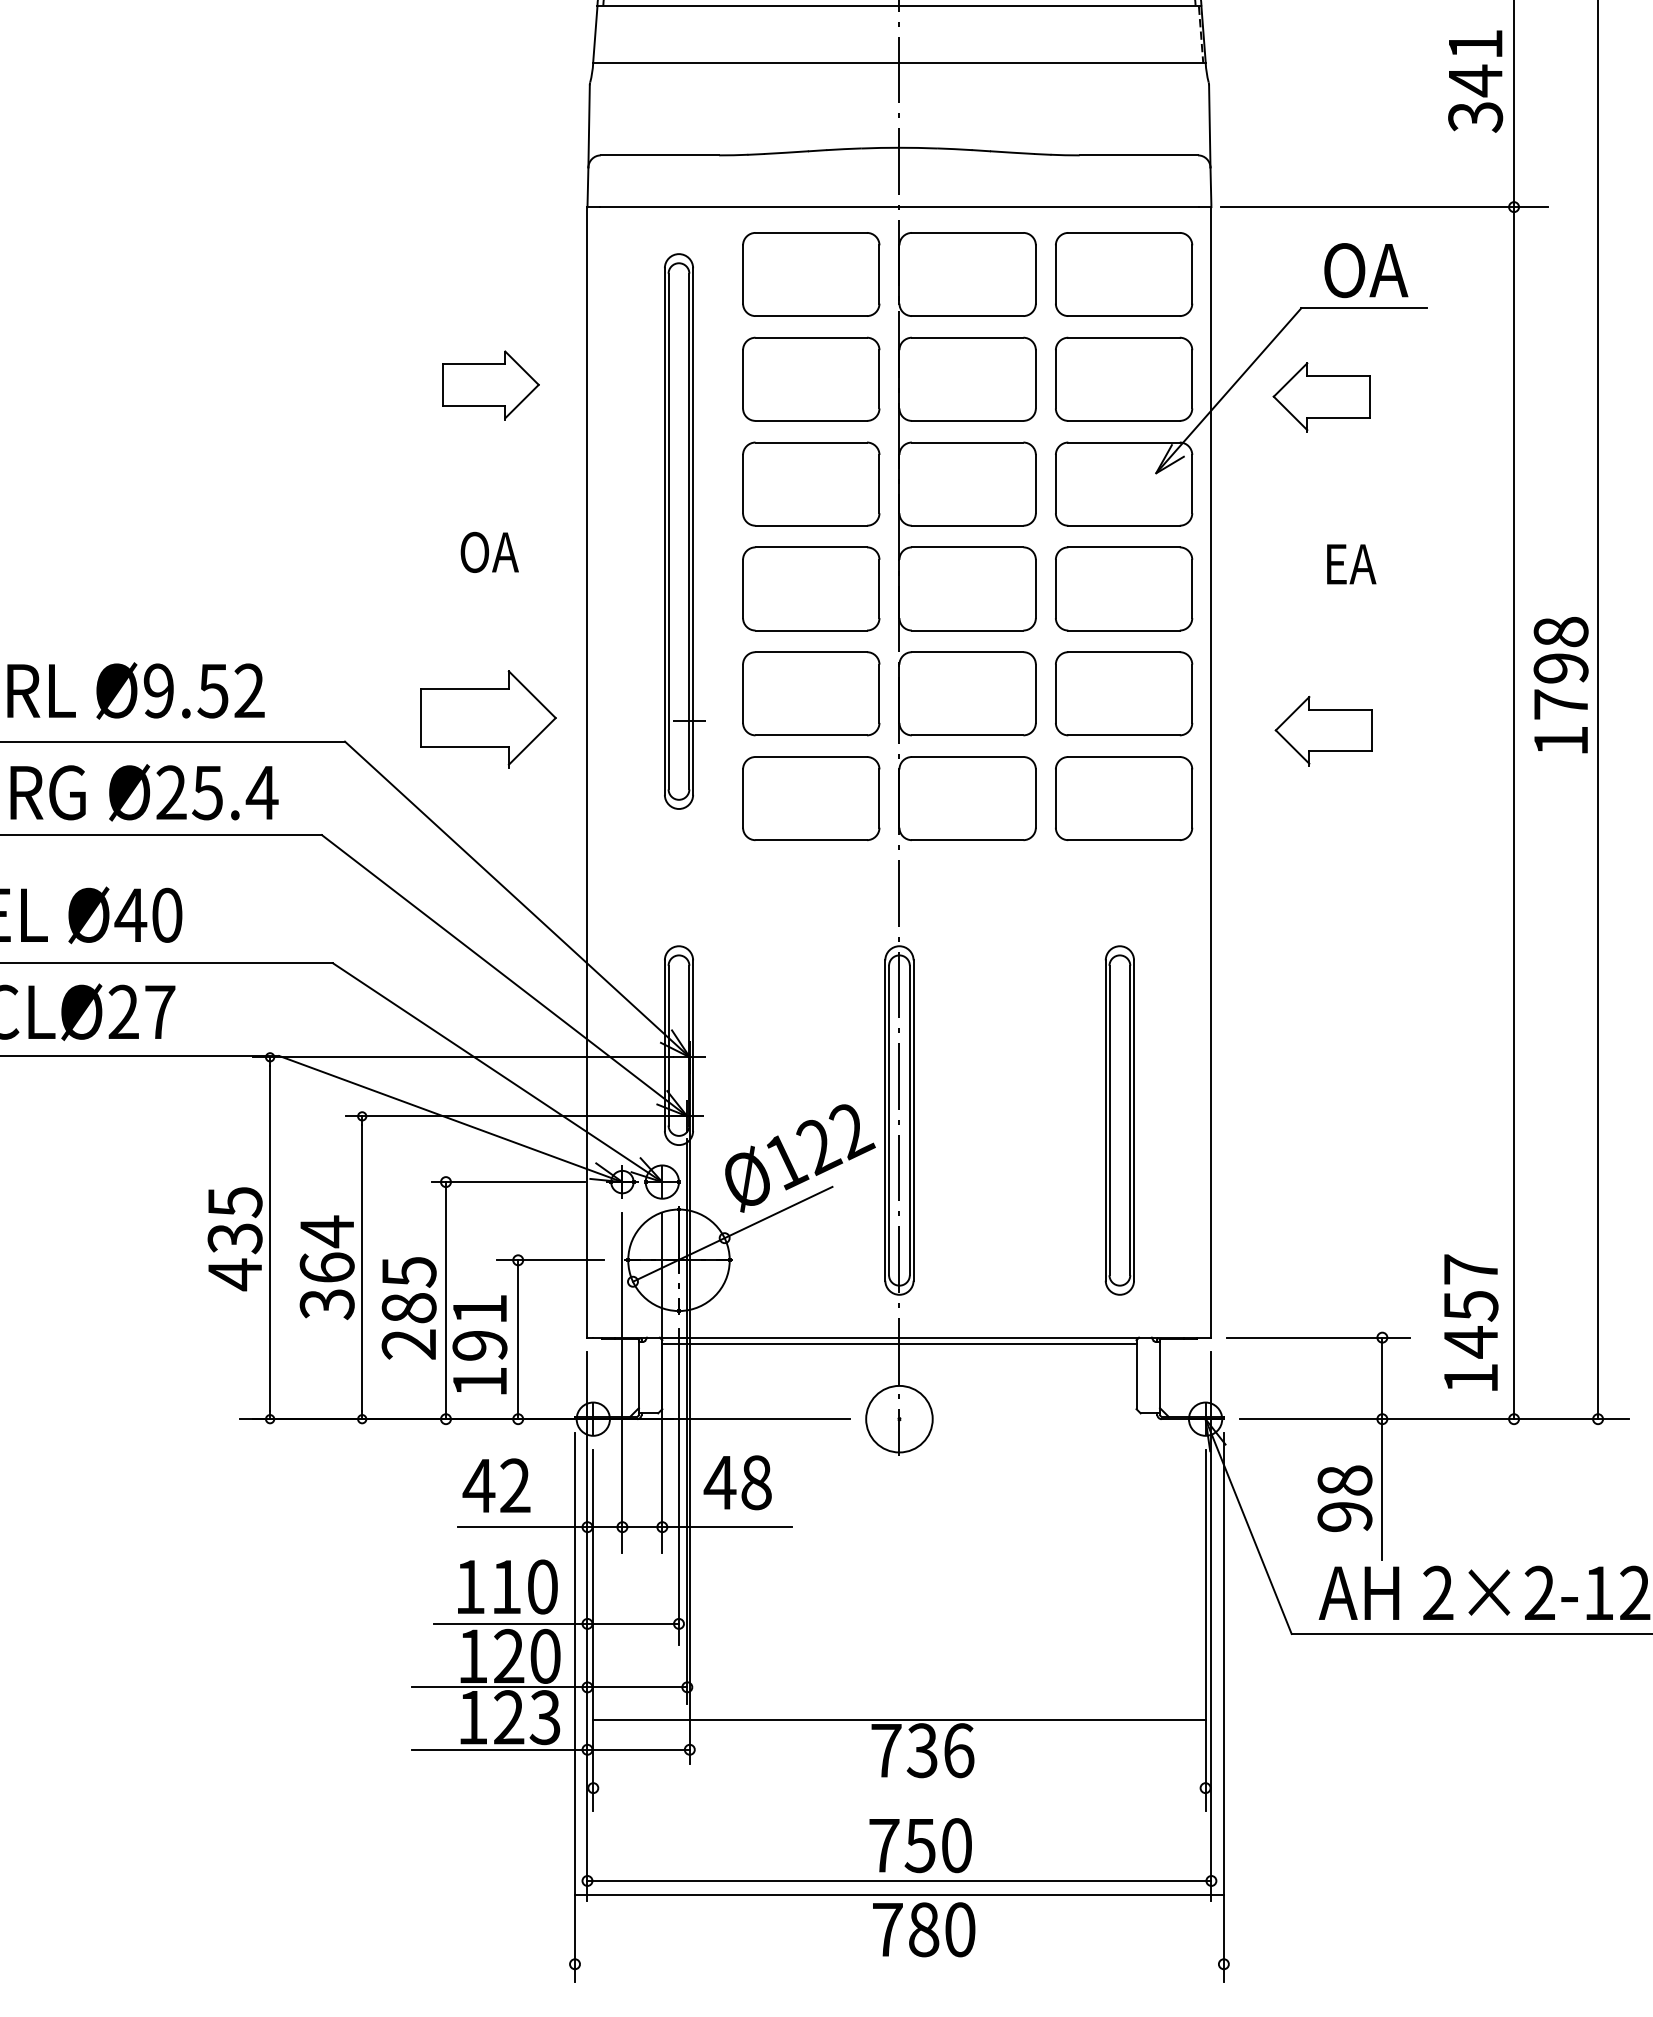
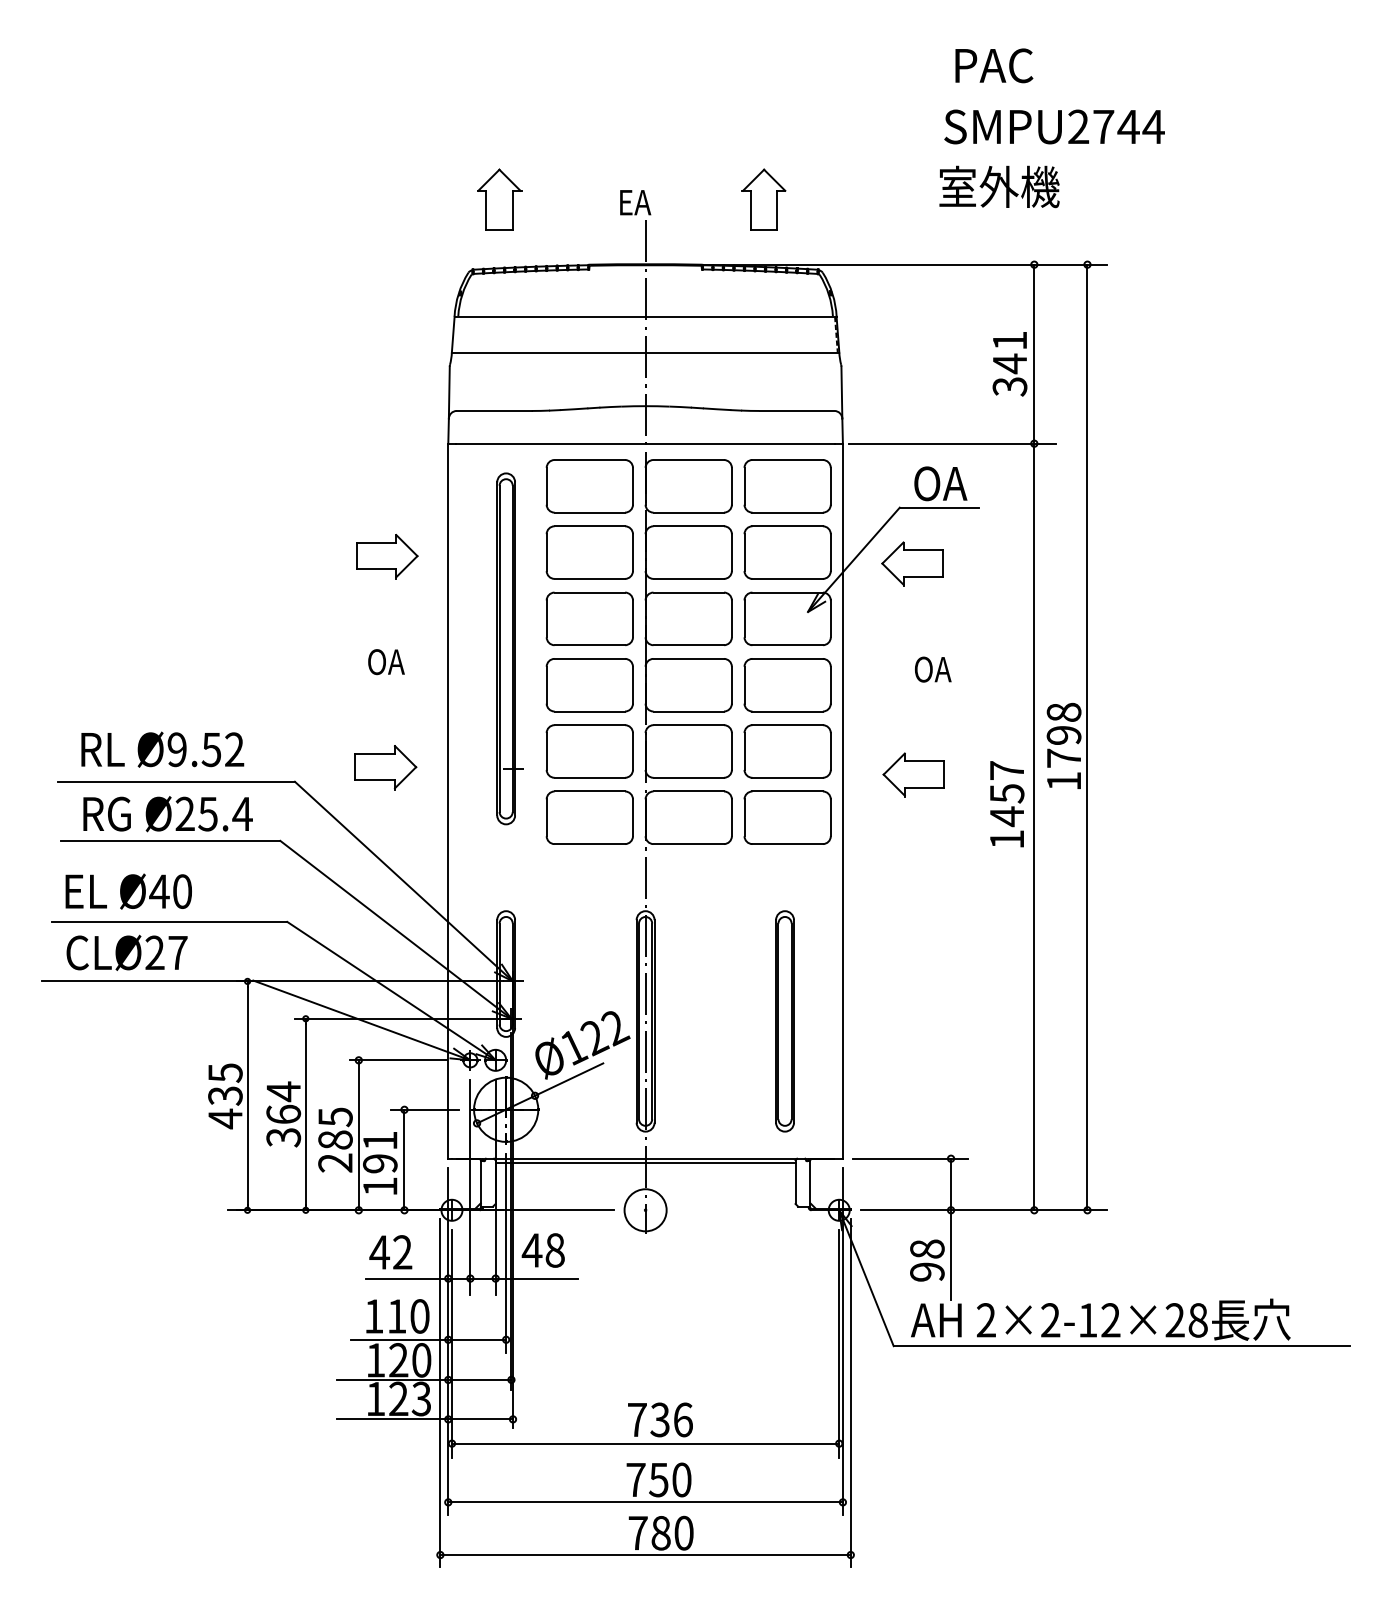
text: (1353, 564) -> (932, 669), EA -> OA
part: (488, 719) -> (385, 767), size x0.71
text: (1471, 1323) -> (1007, 804), moved
line: (899, 1719) -> (645, 1443), moved
line: (899, 1895) -> (645, 1555), moved

